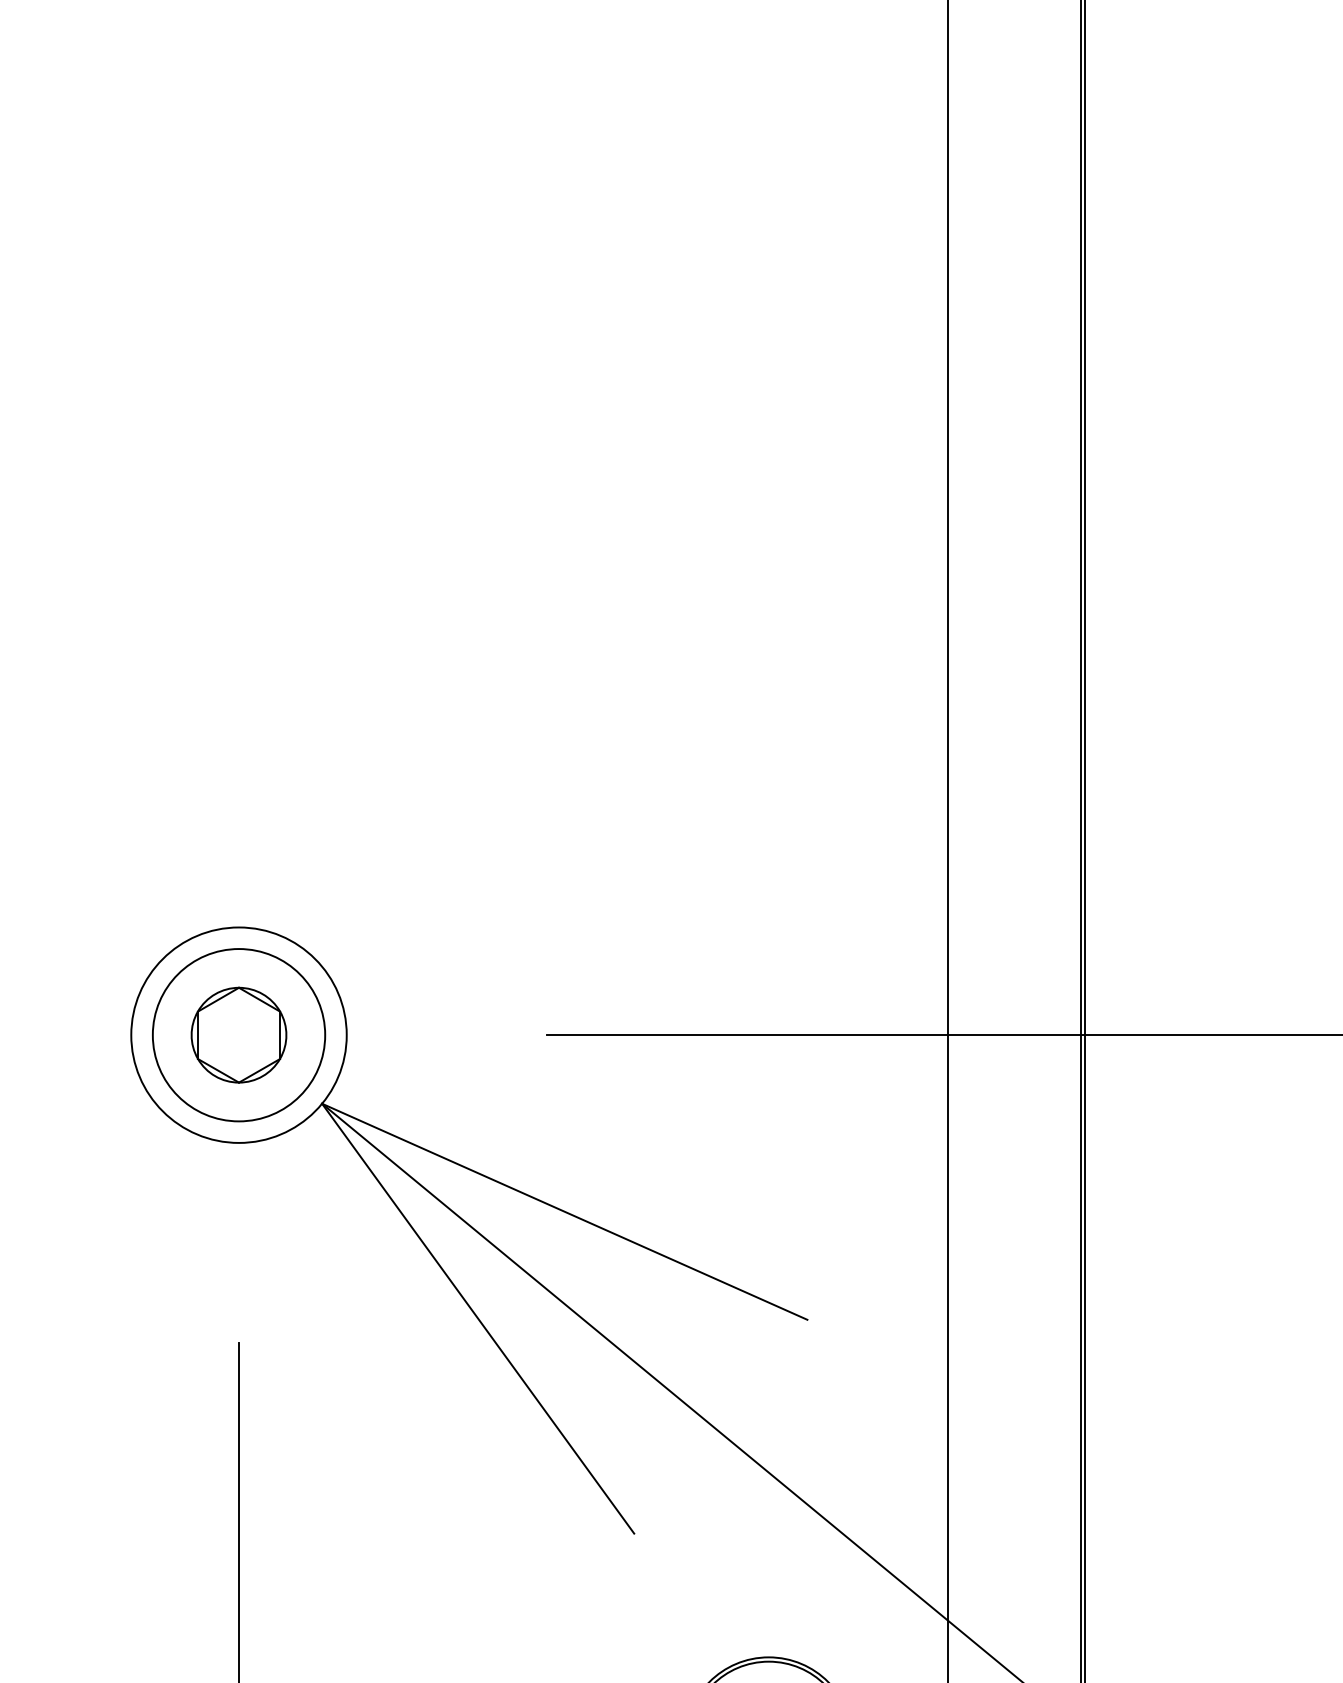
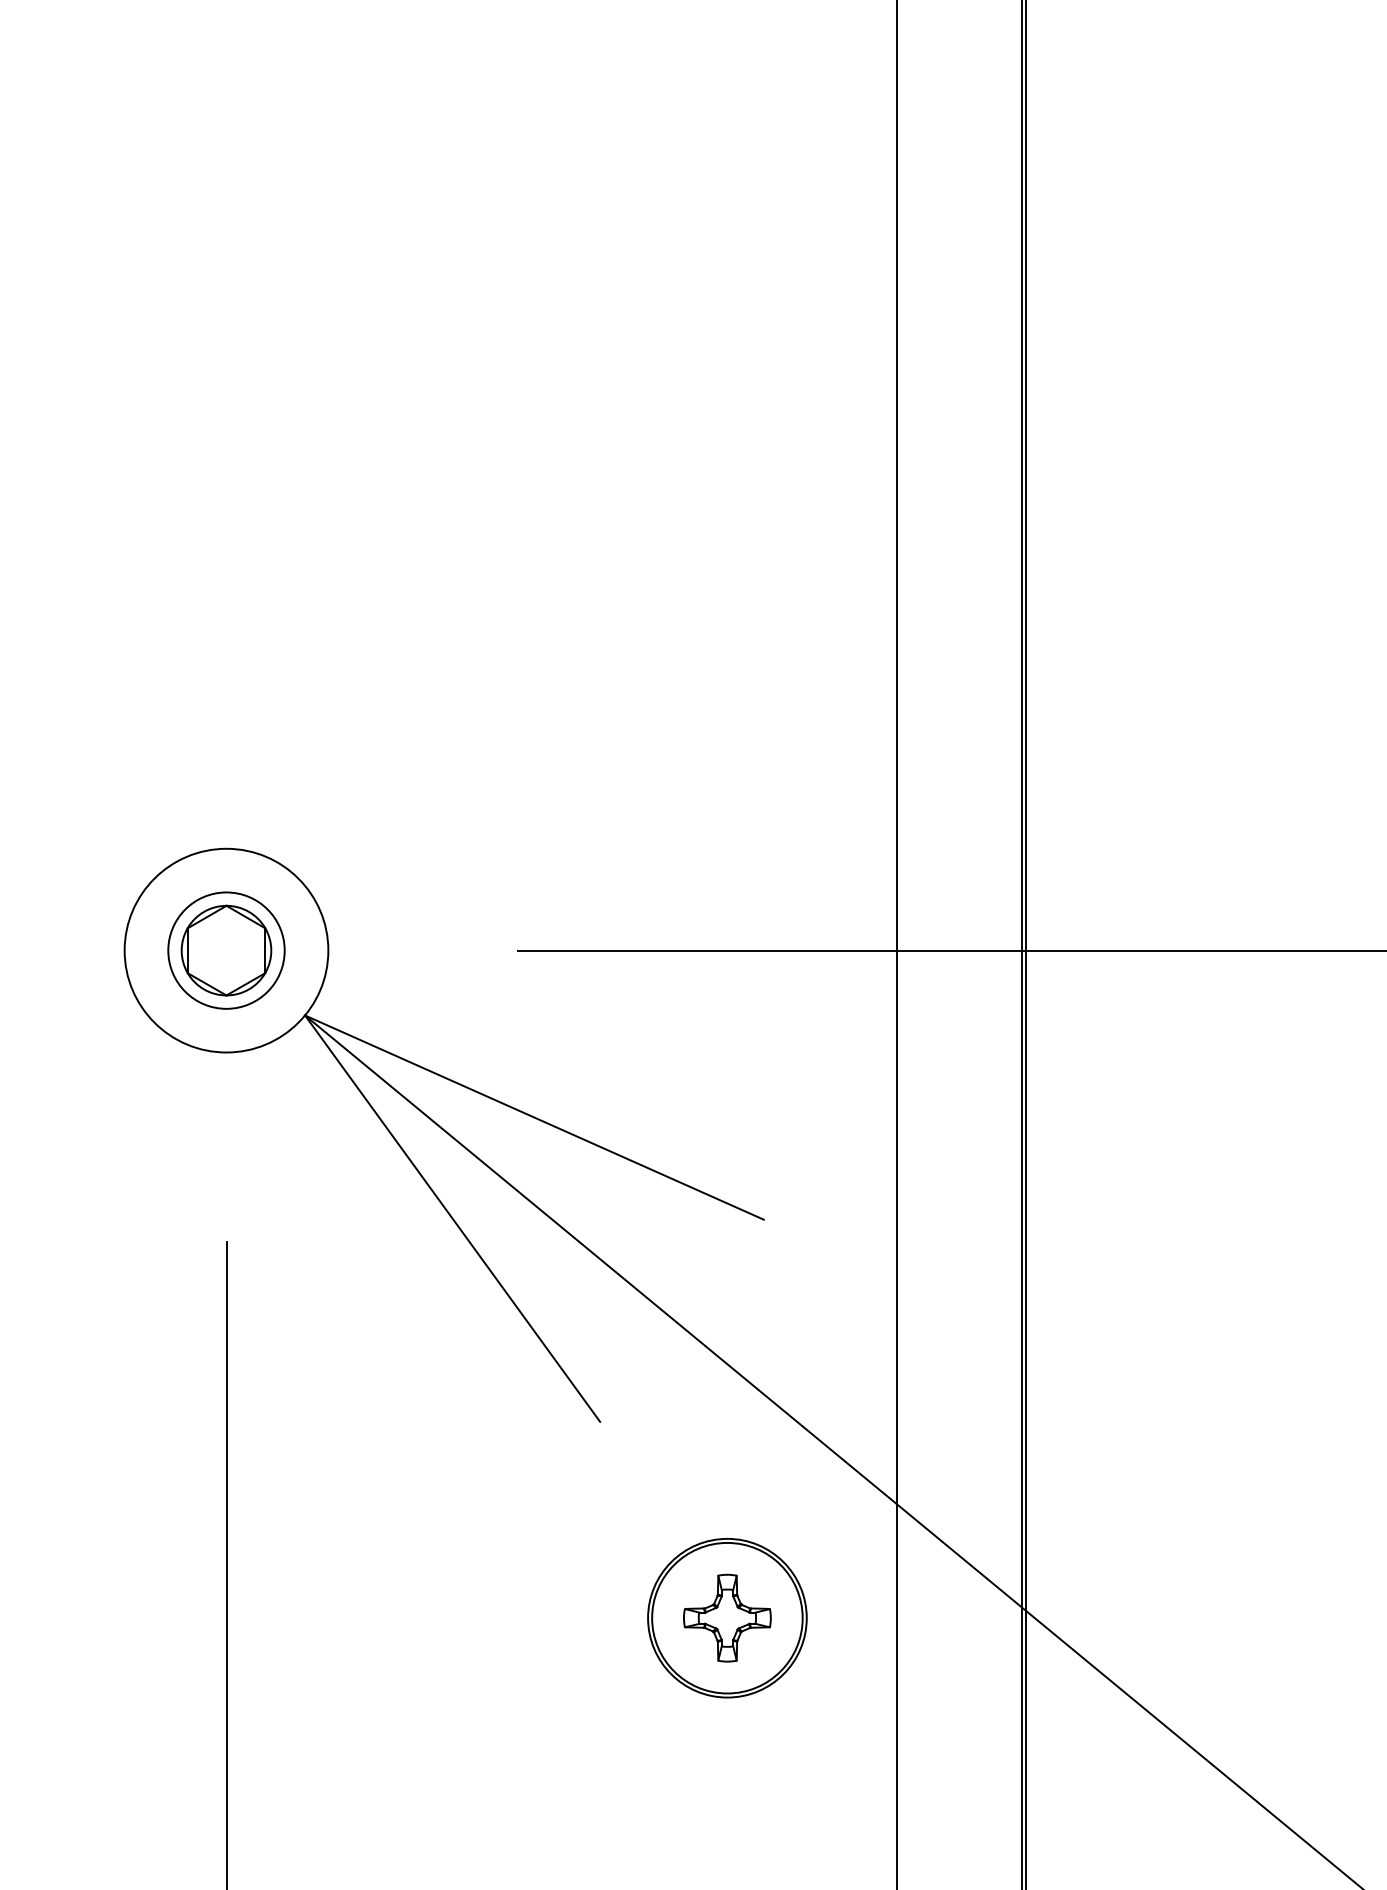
circle: (239, 1035) -> (226, 950), size x0.71

